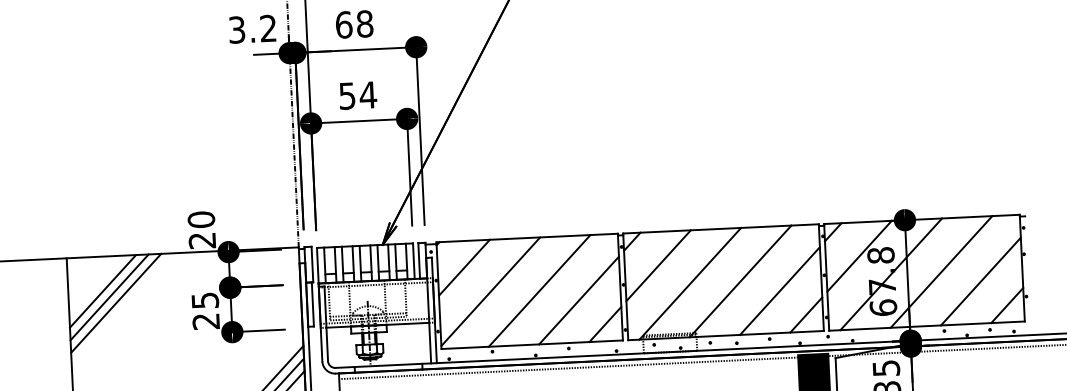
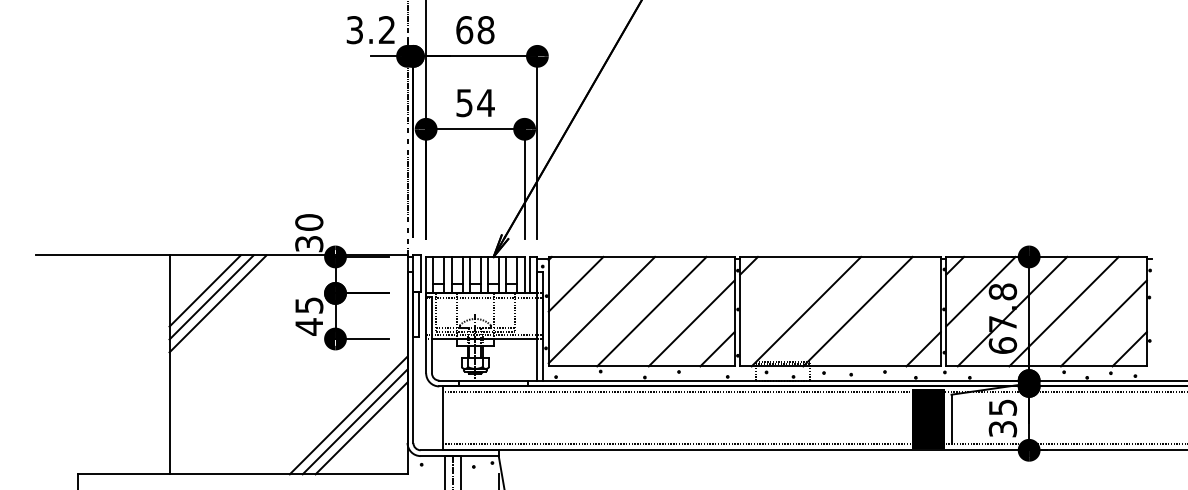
text: (202, 241) -> (309, 244), 20 -> 30
line: (658, 265) -> (774, 291), removed
line: (779, 291) -> (897, 323), removed
text: (205, 321) -> (308, 326), 25 -> 45

